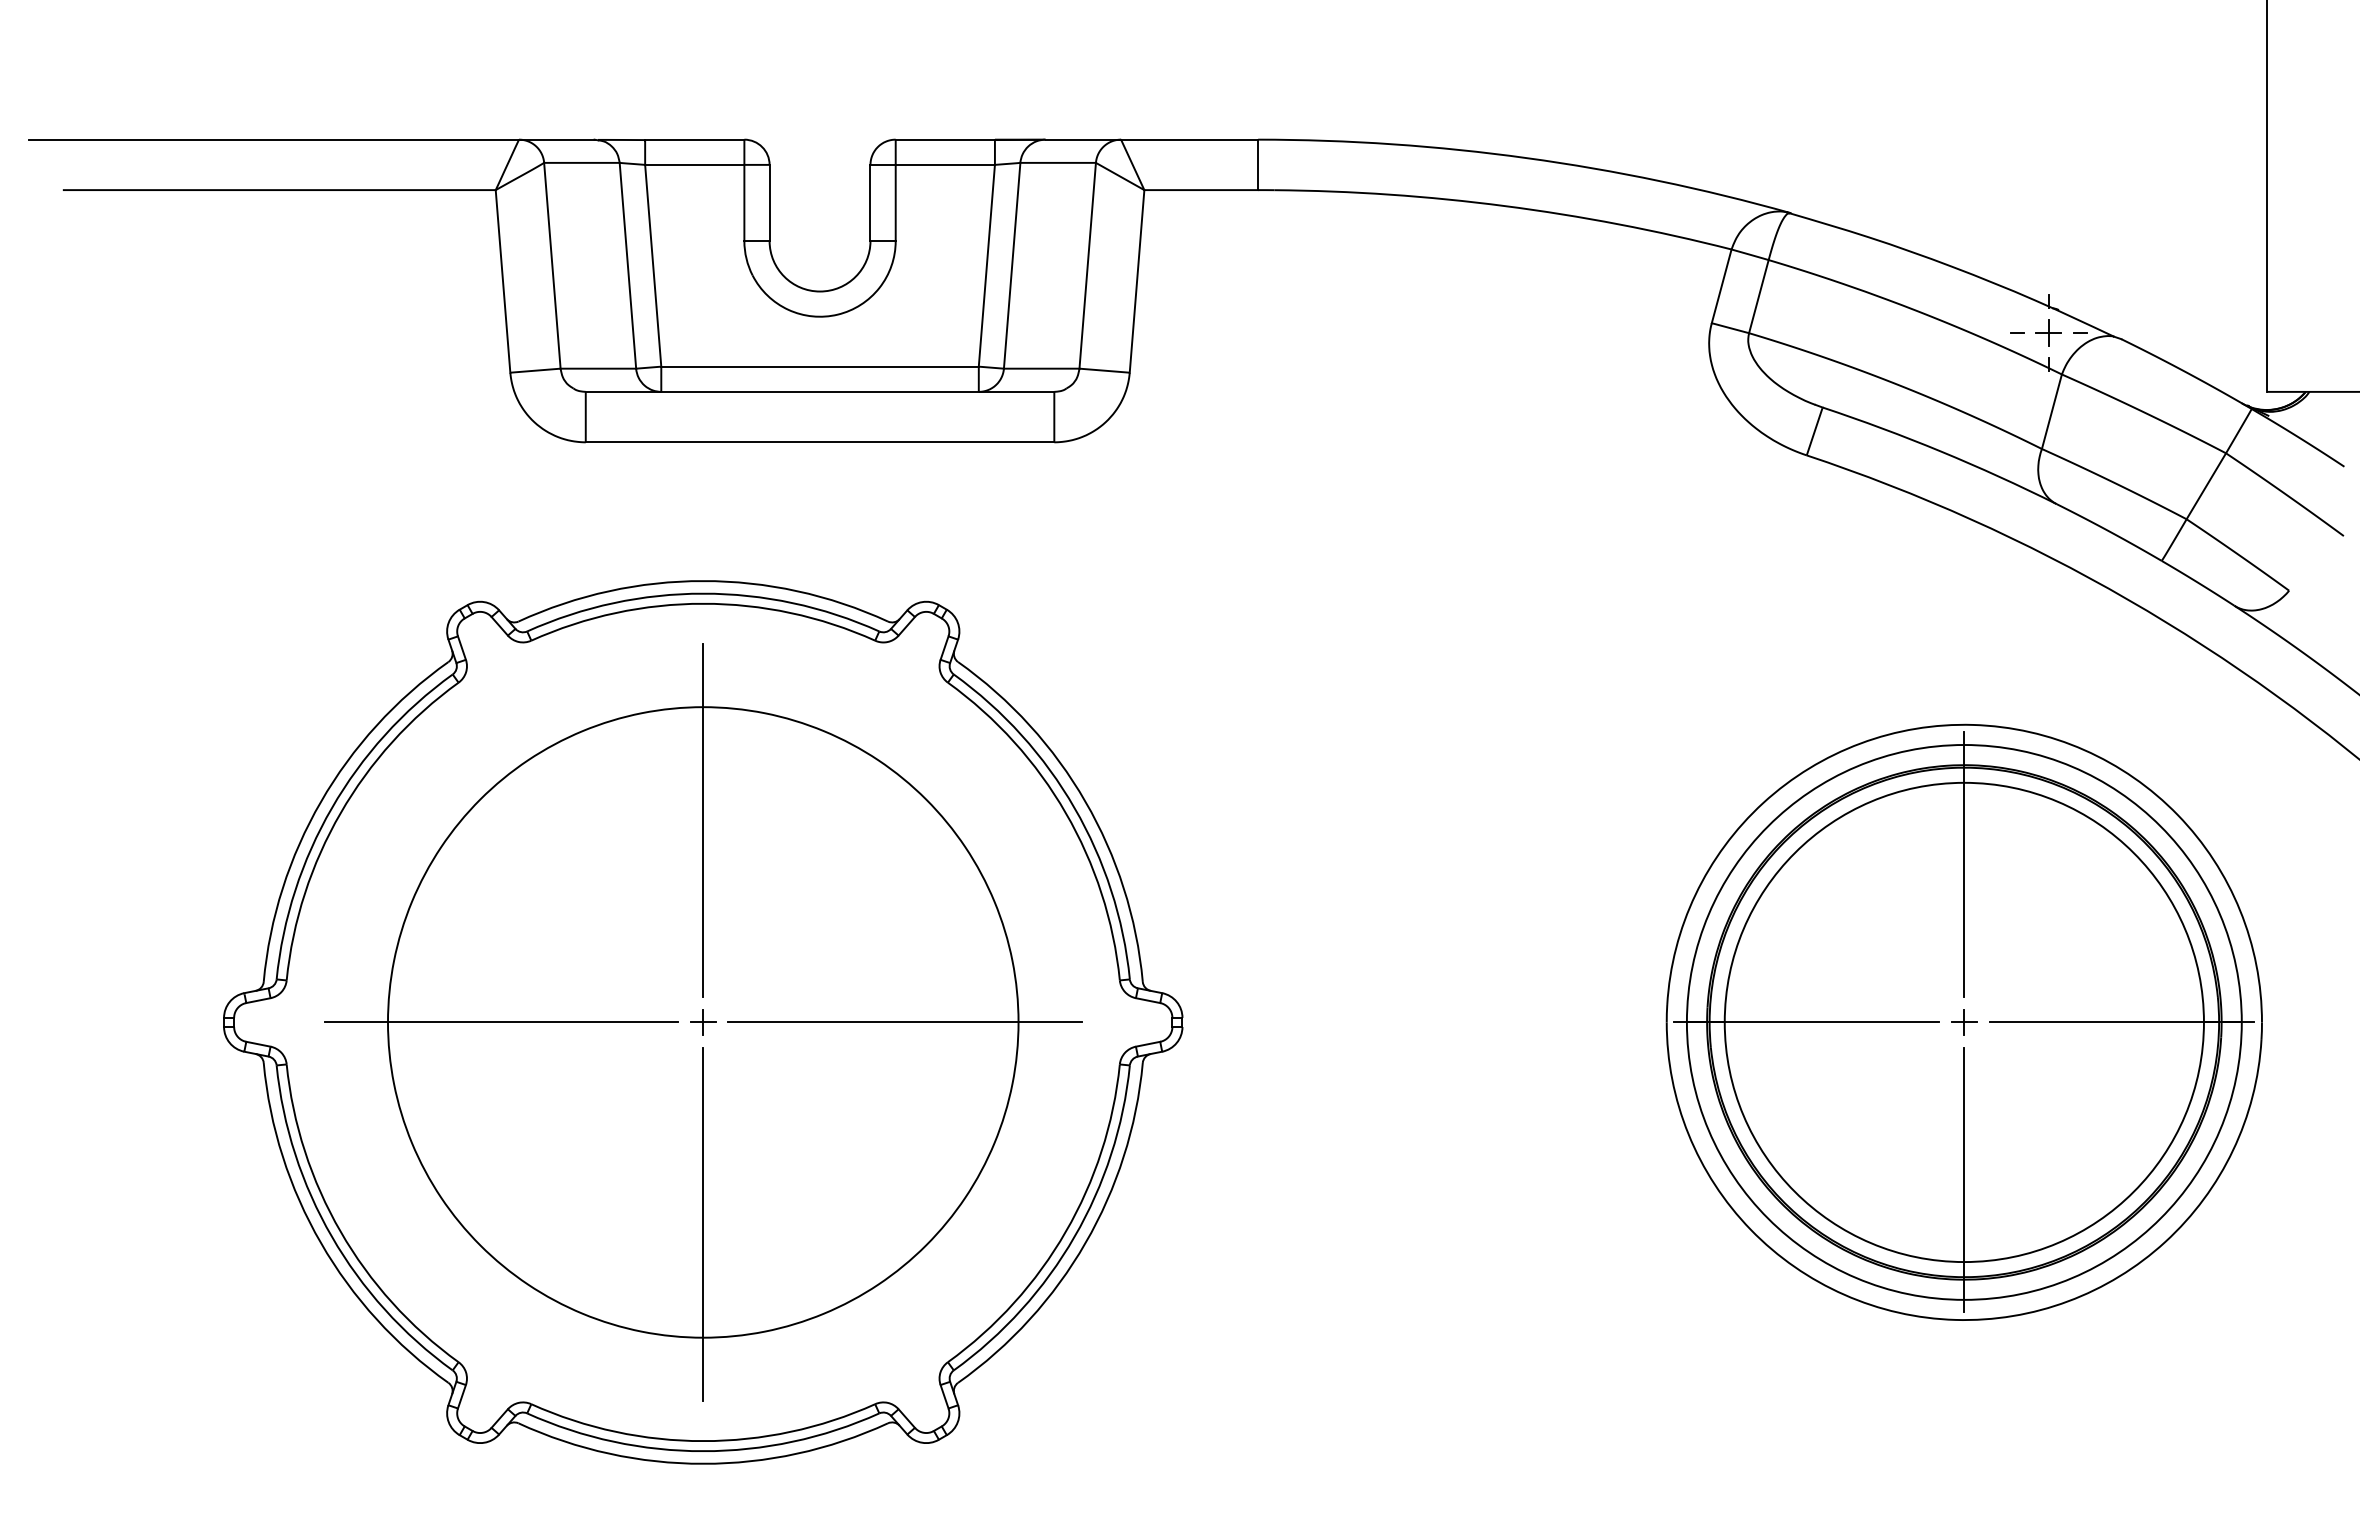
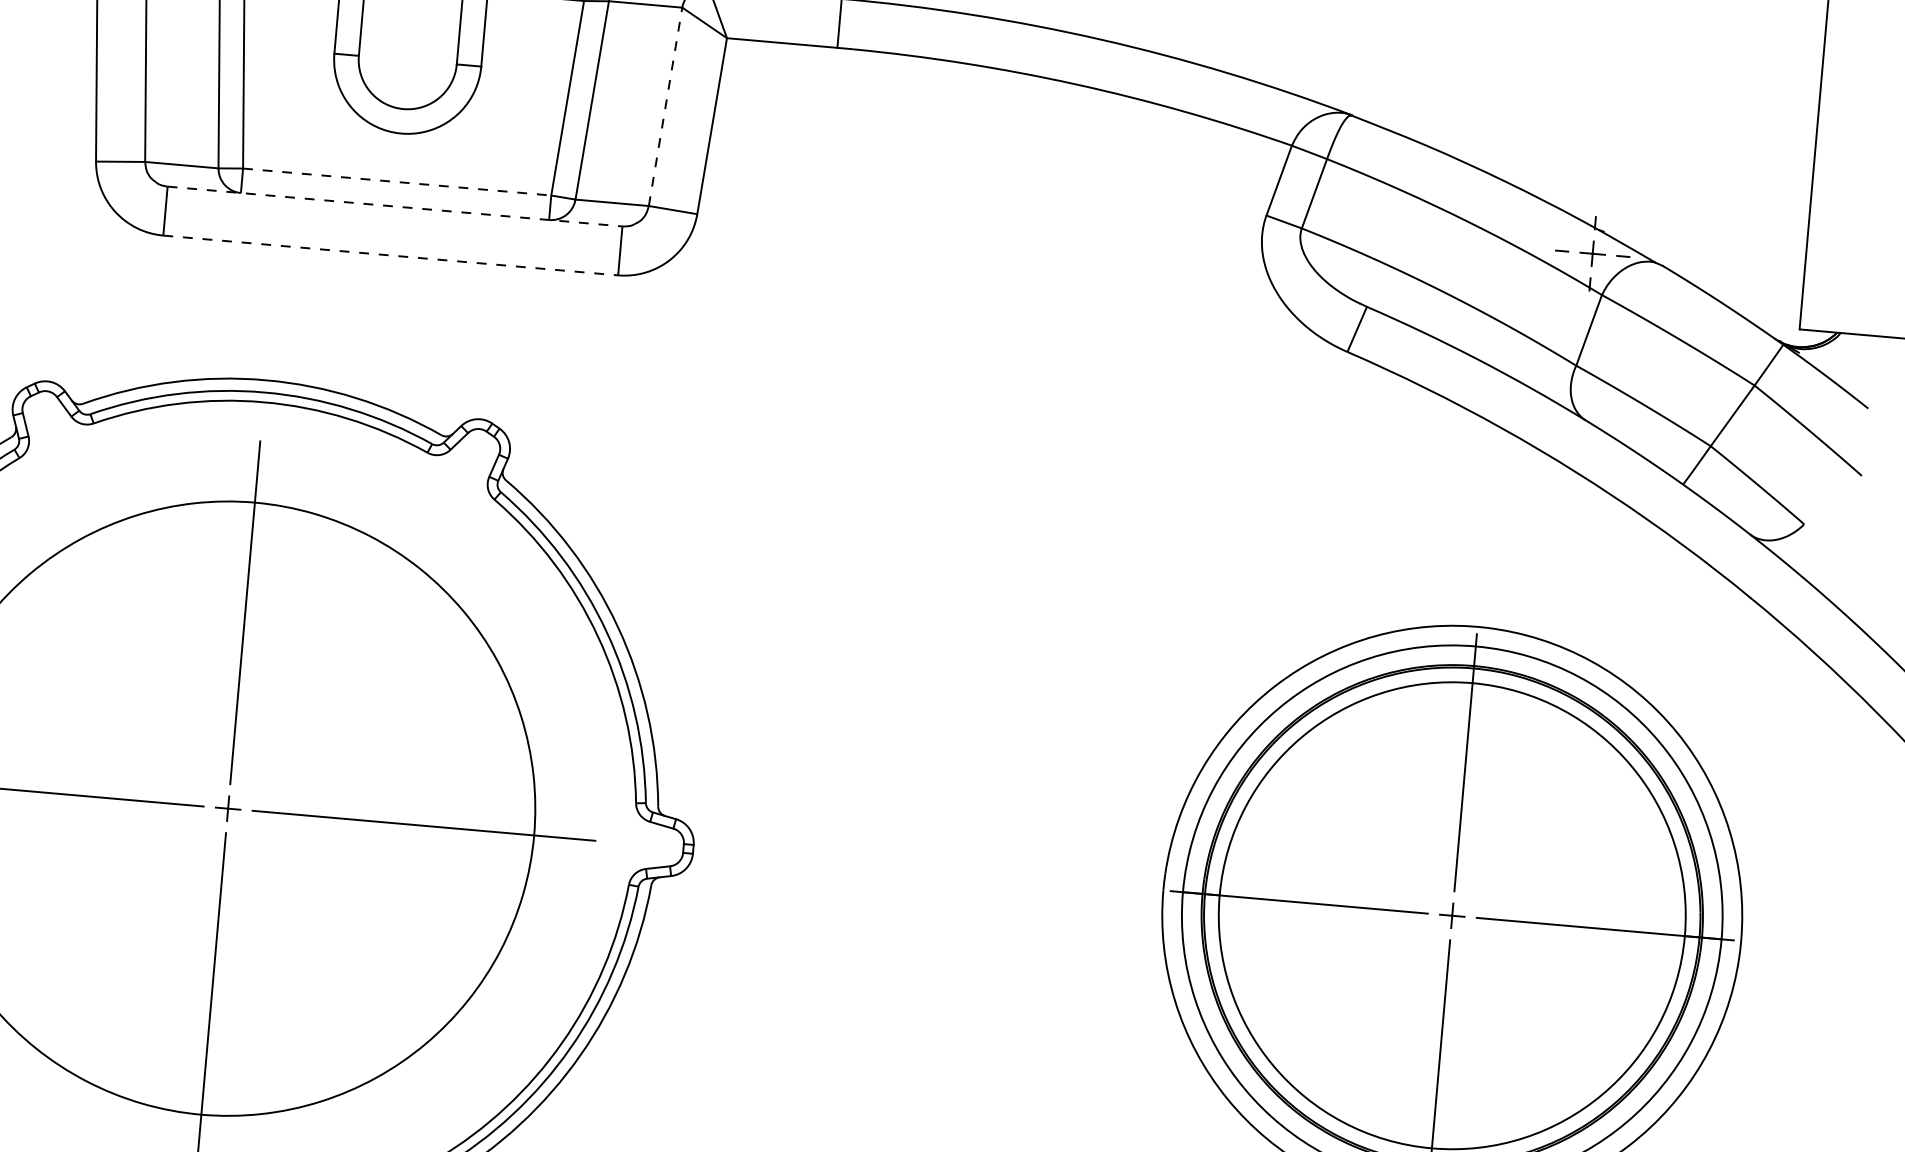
line: (1087, 265) -> (665, 106), solid -> dashed
line: (820, 366) -> (397, 181), solid -> dashed
line: (820, 391) -> (395, 206), solid -> dashed
line: (820, 442) -> (391, 255), solid -> dashed

